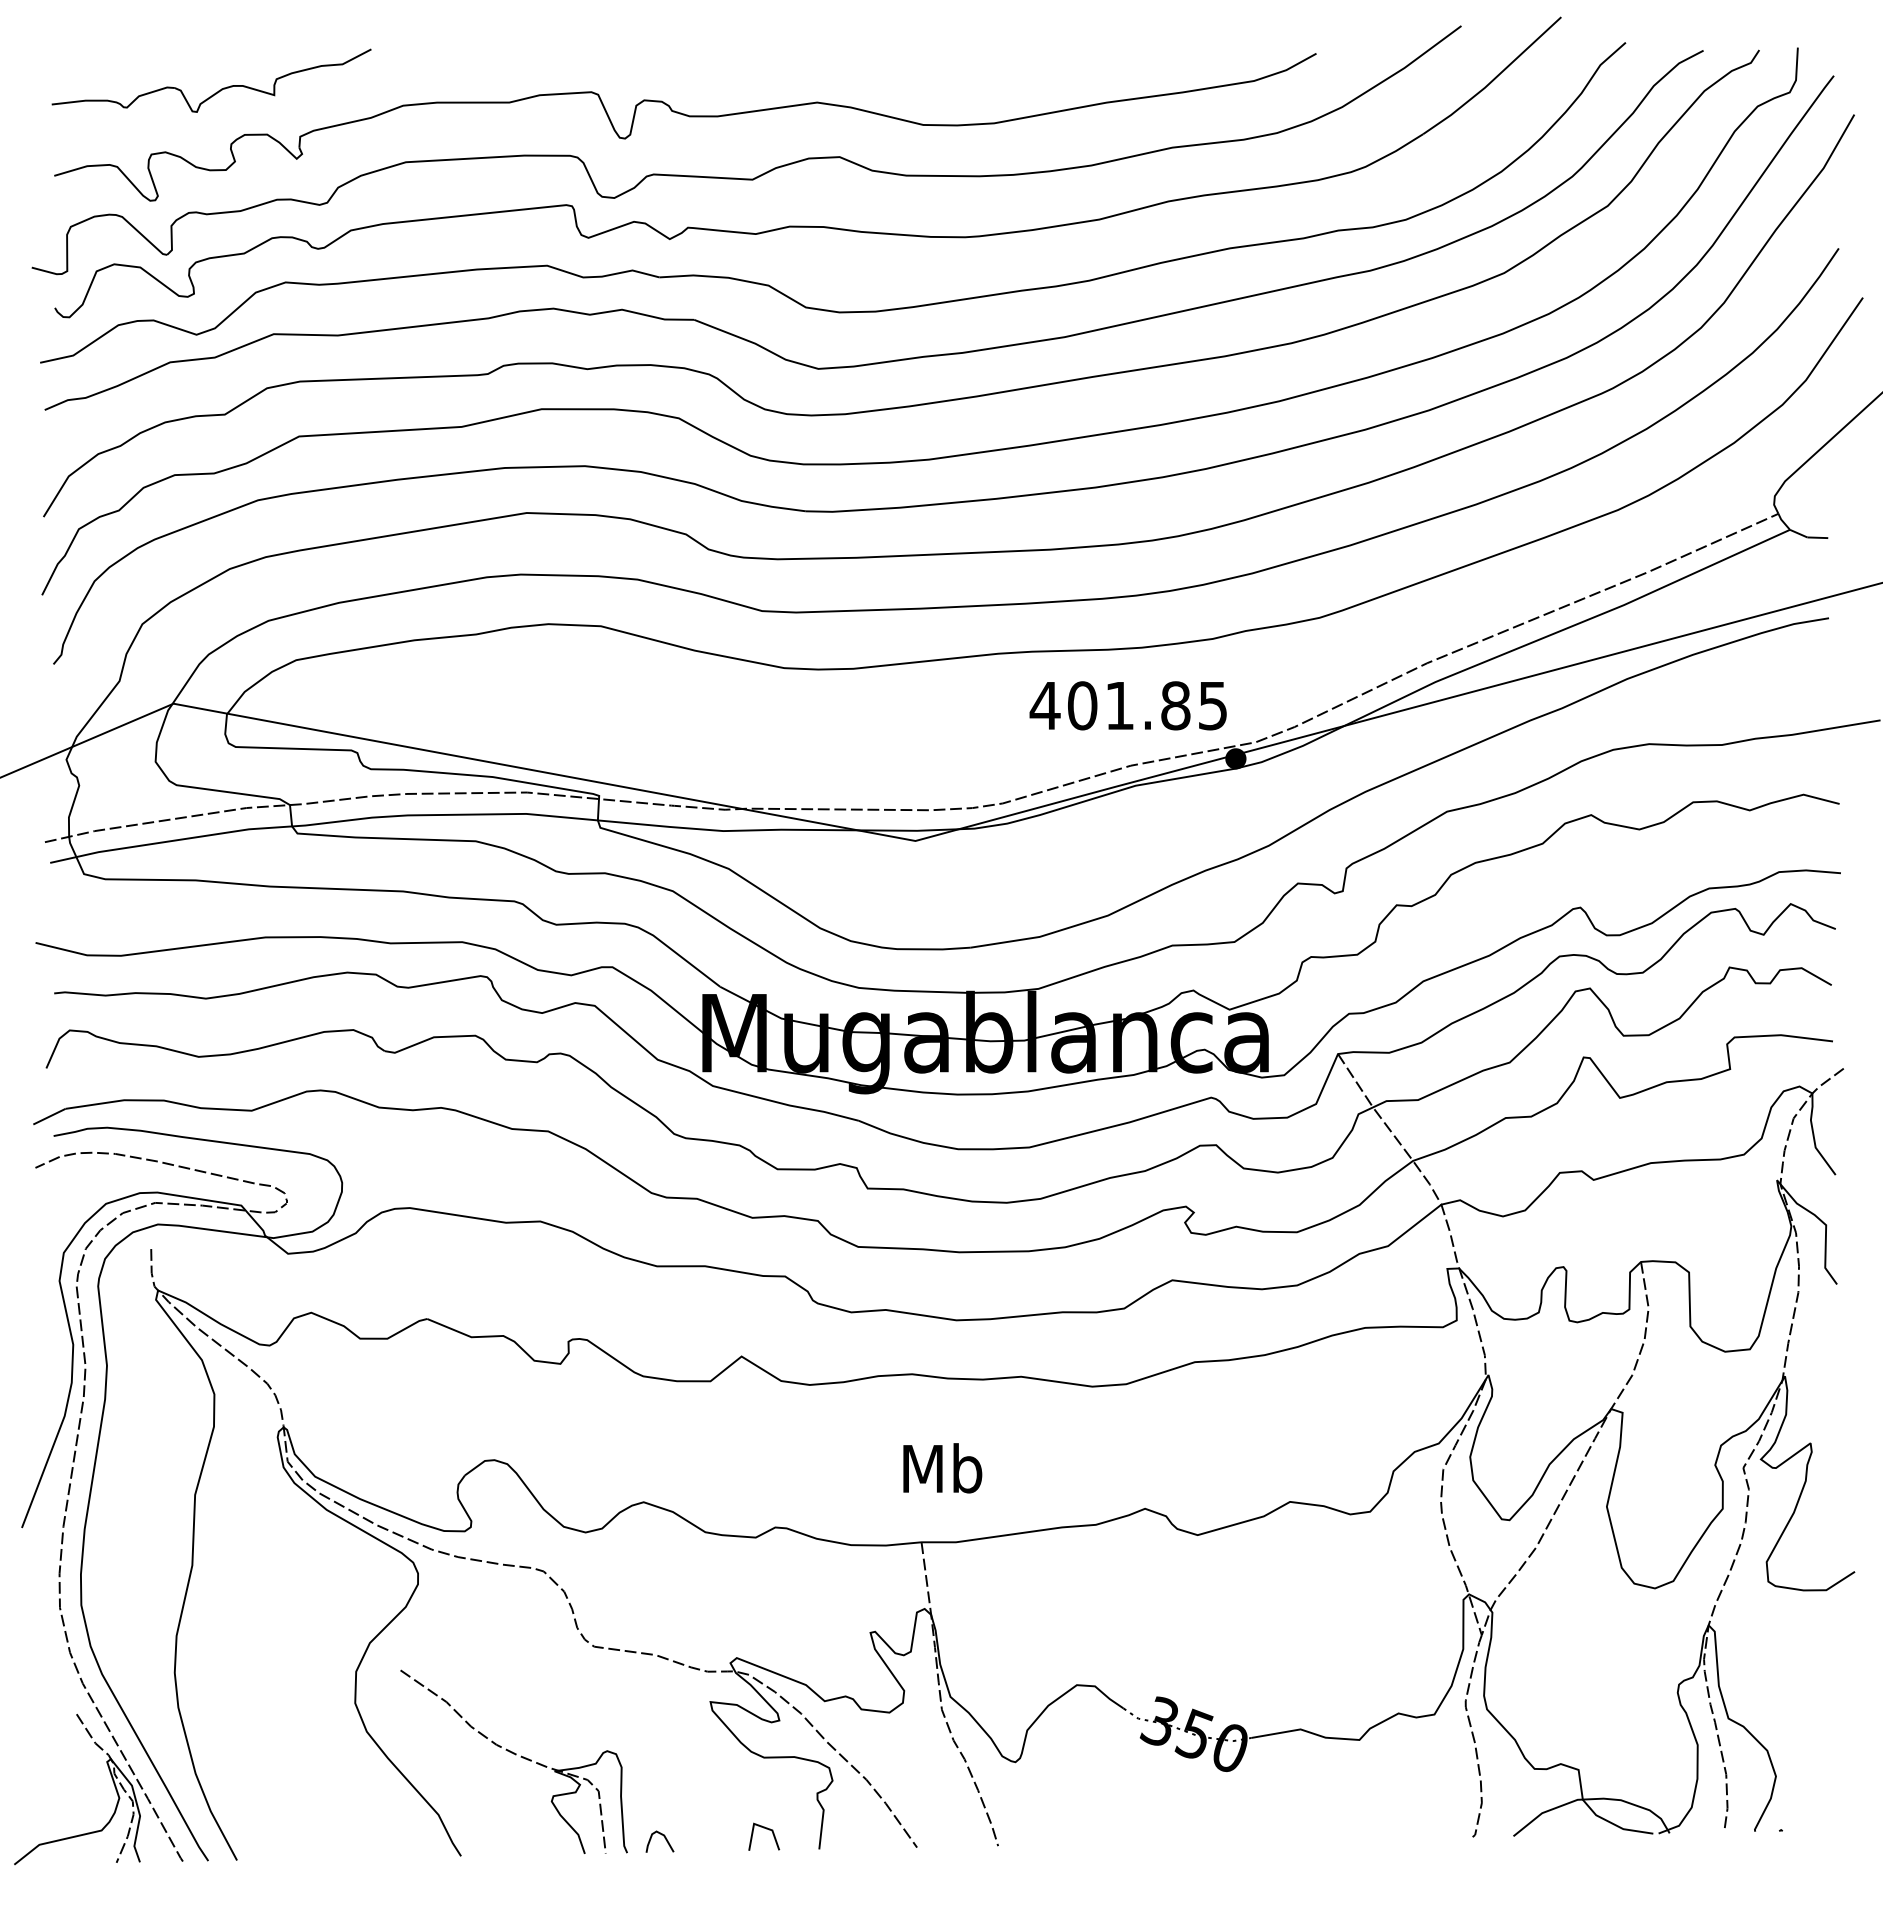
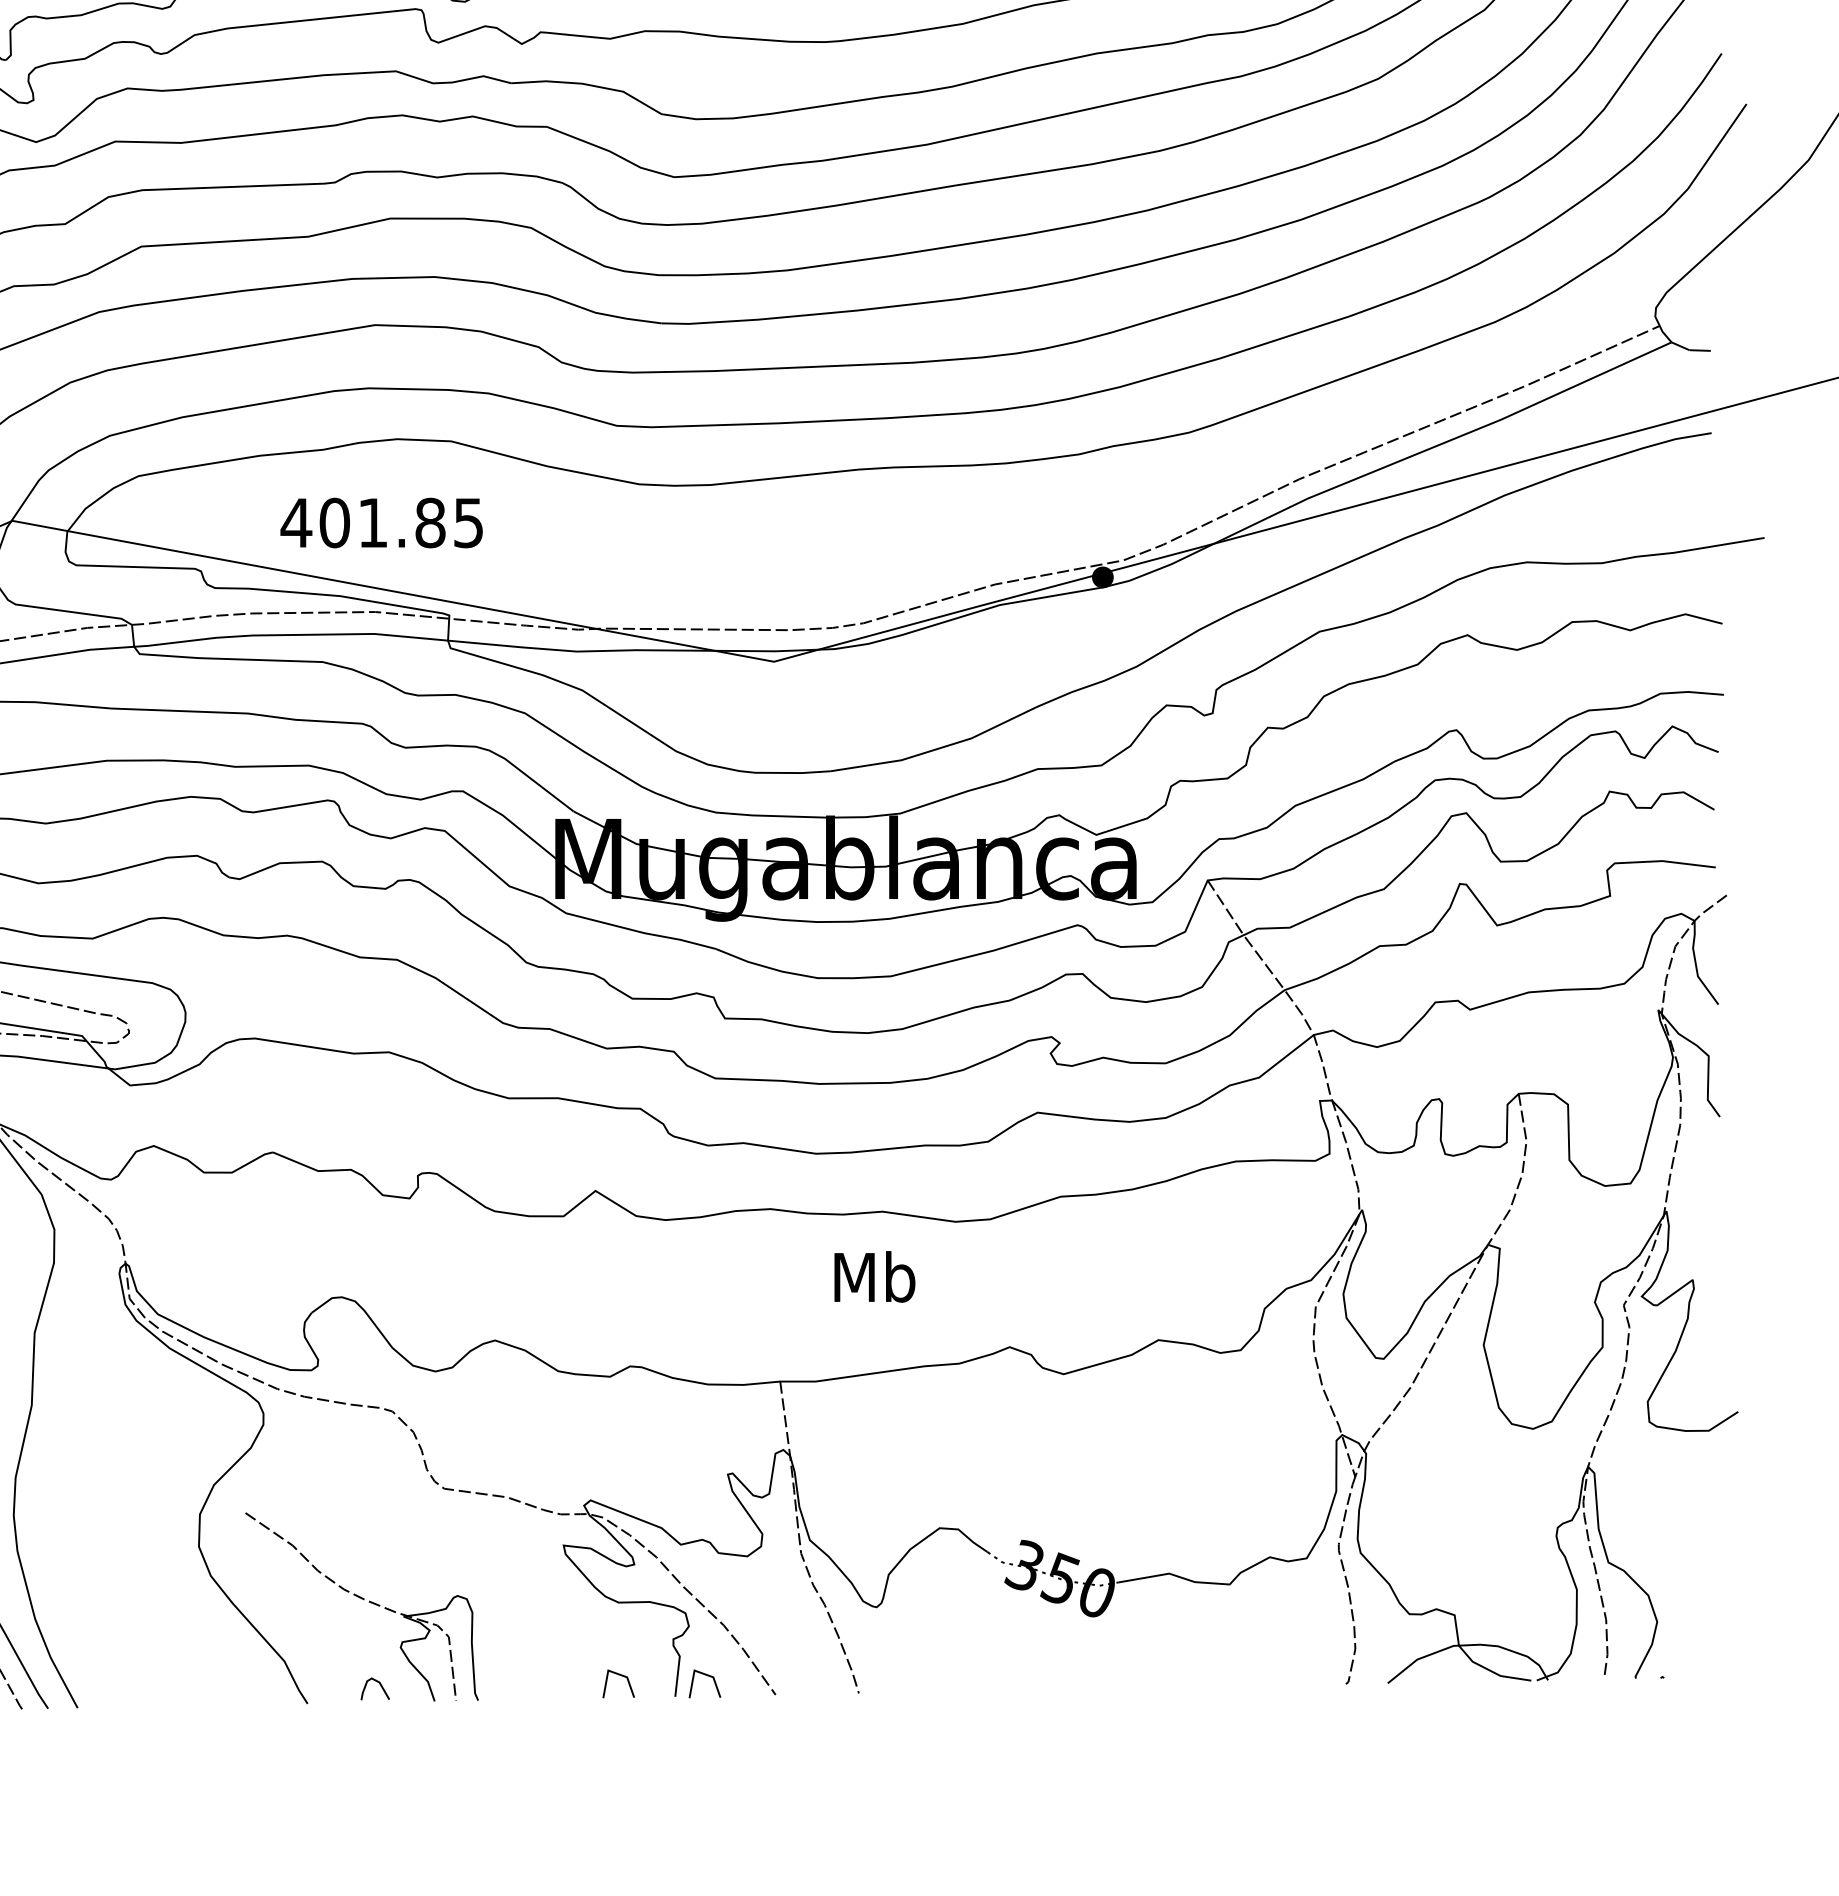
text: (1127, 705) -> (380, 522), moved
text: (942, 1468) -> (874, 1277), moved
line: (850, 1829) -> (707, 1676), added
curve: (664, 1838) -> (379, 1685), moved

